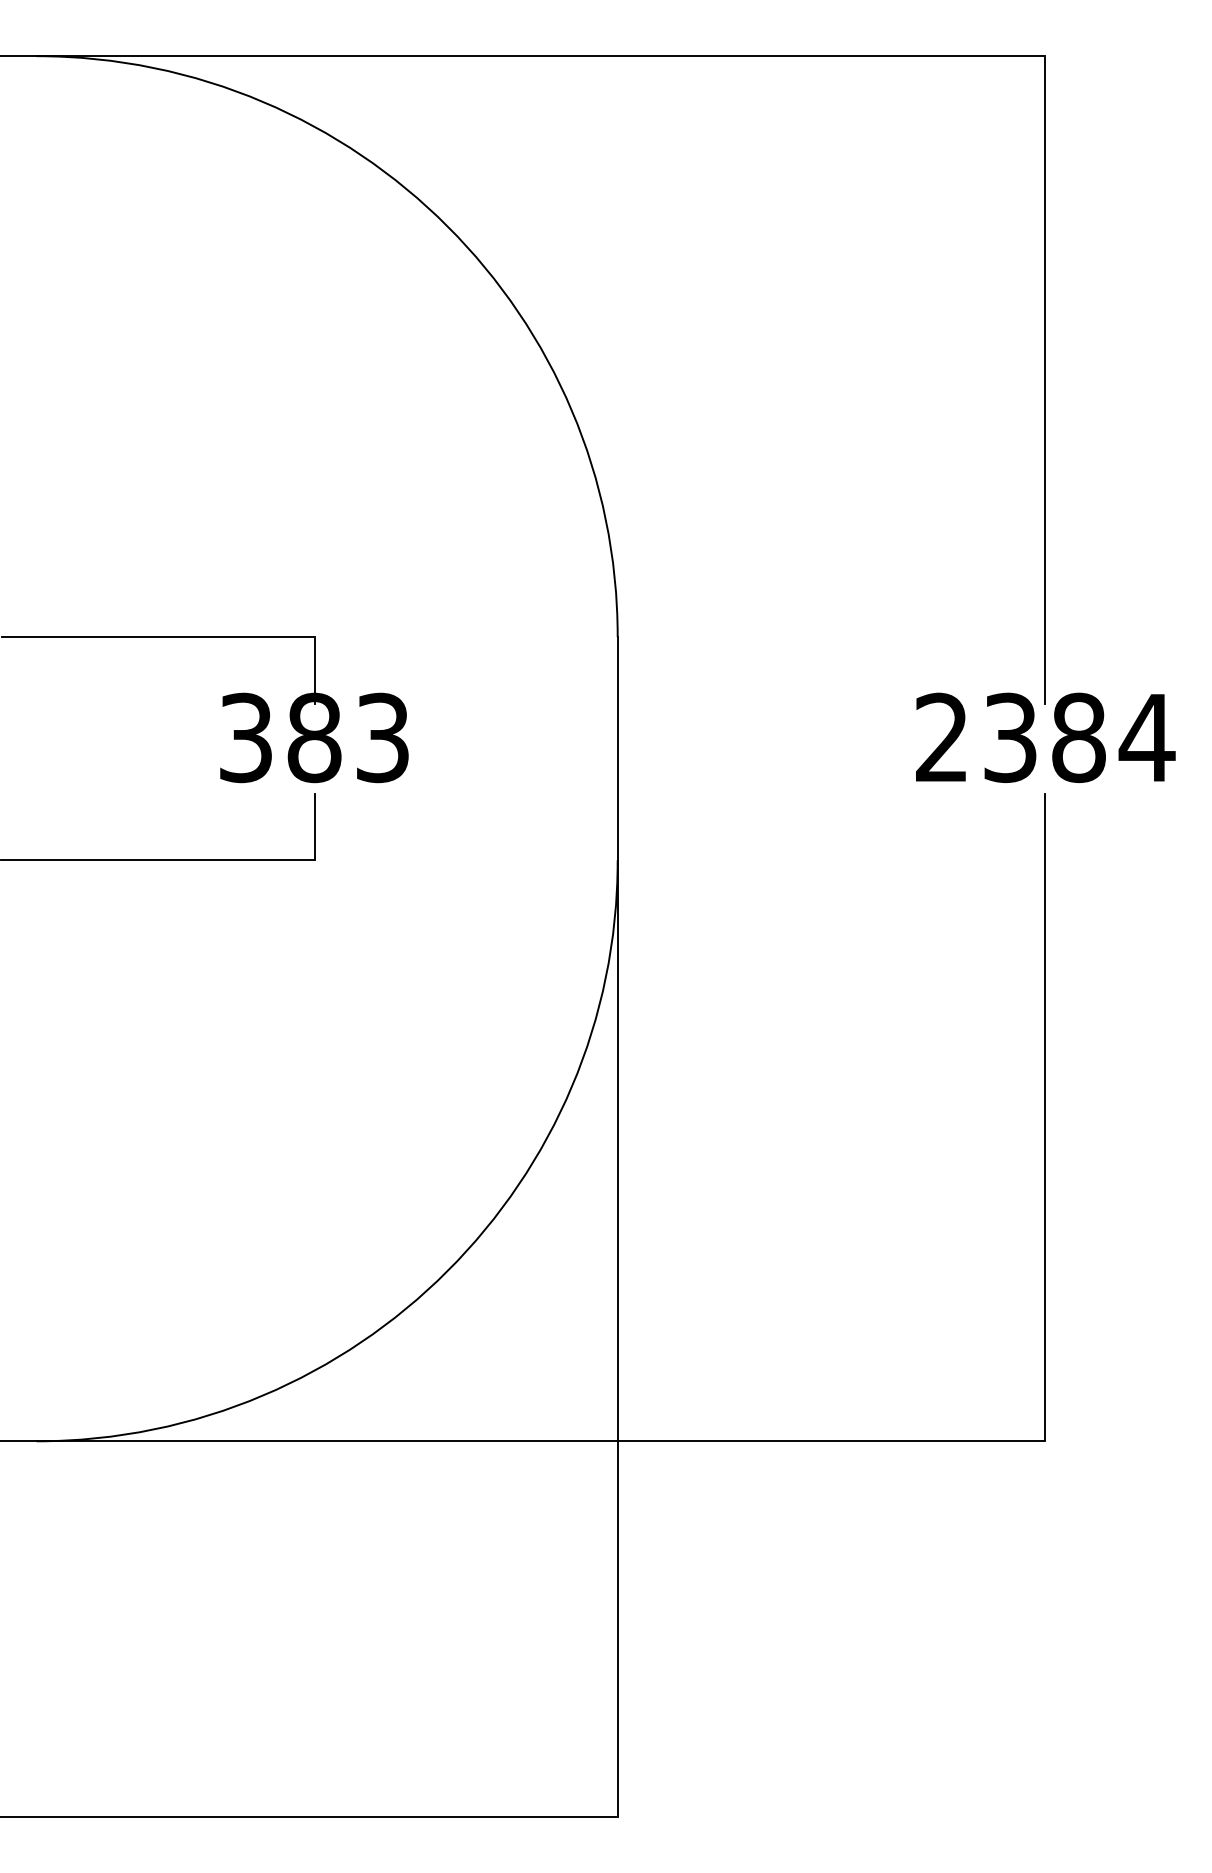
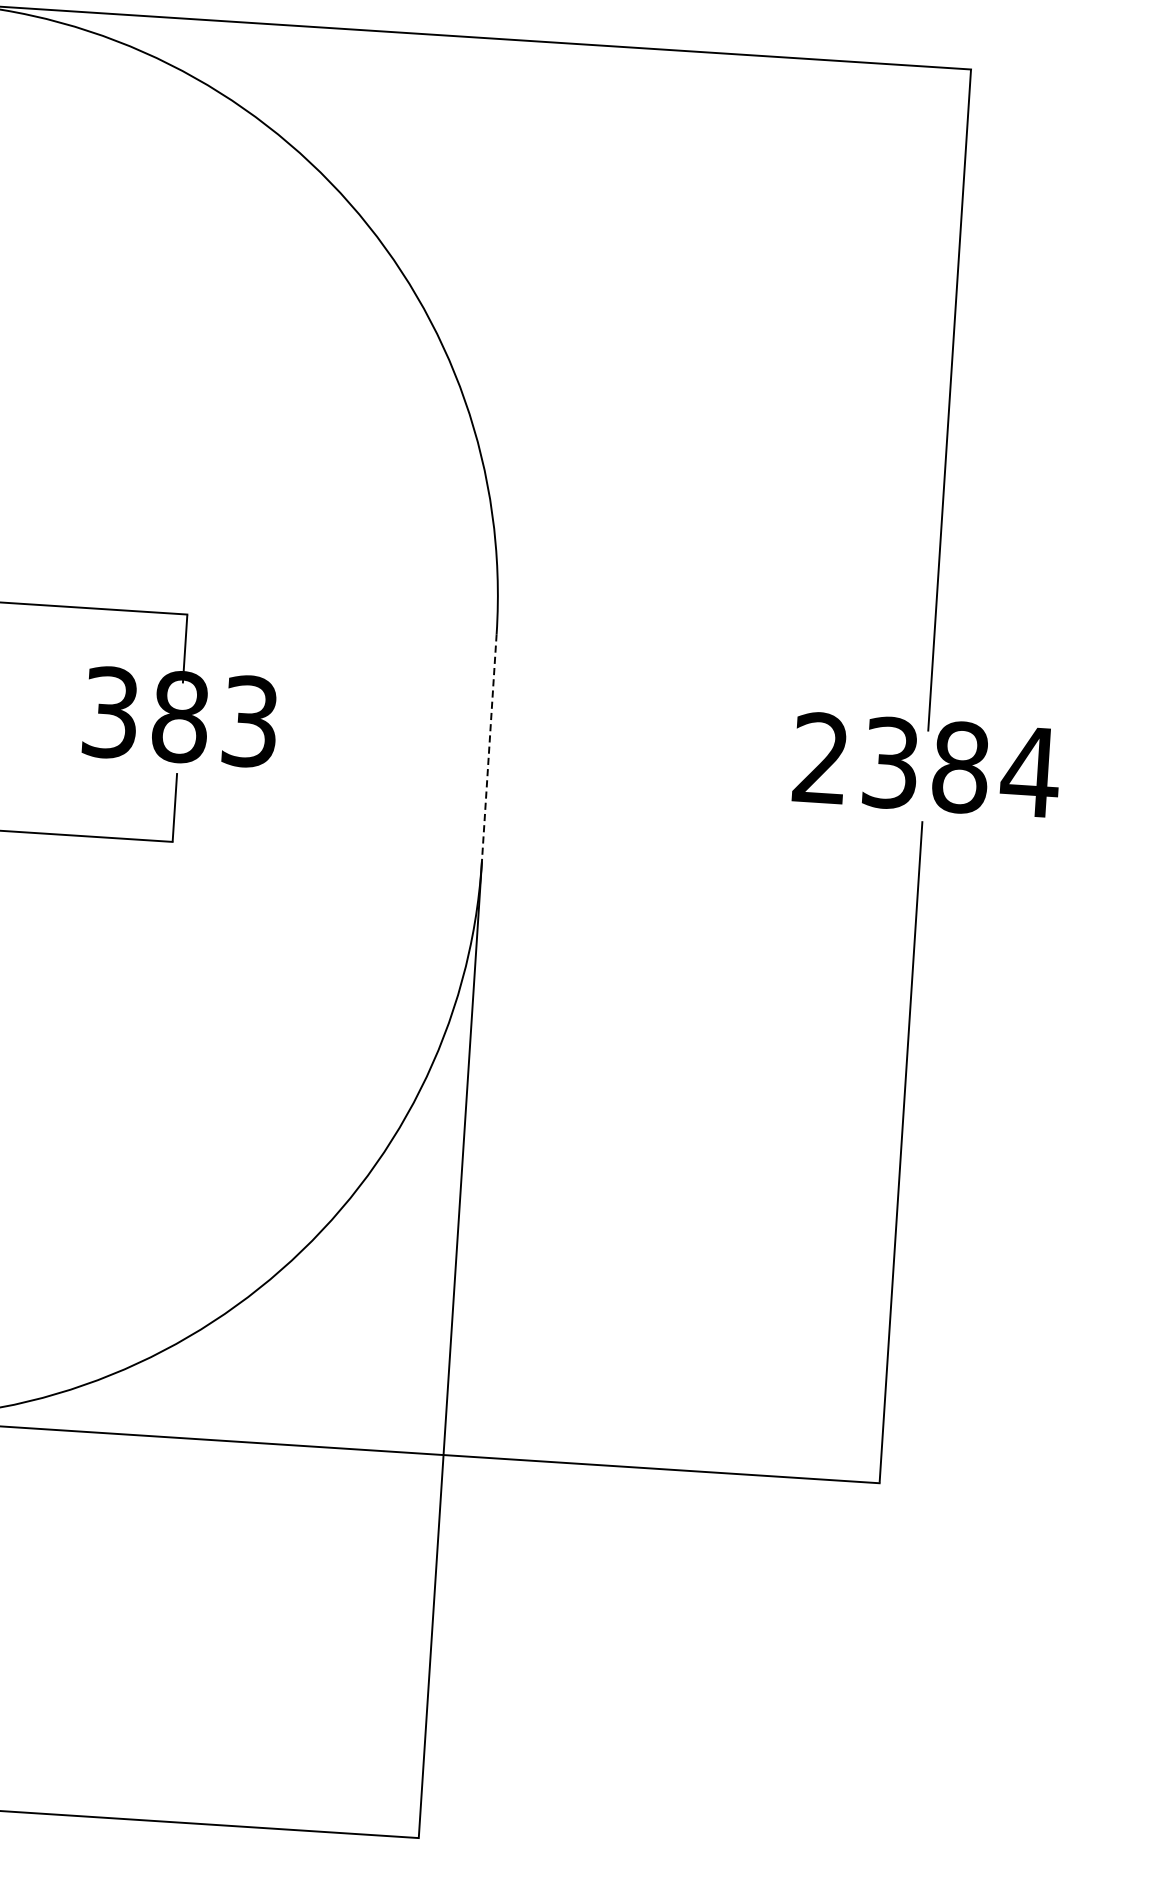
line: (617, 748) -> (489, 747), solid -> dashed

